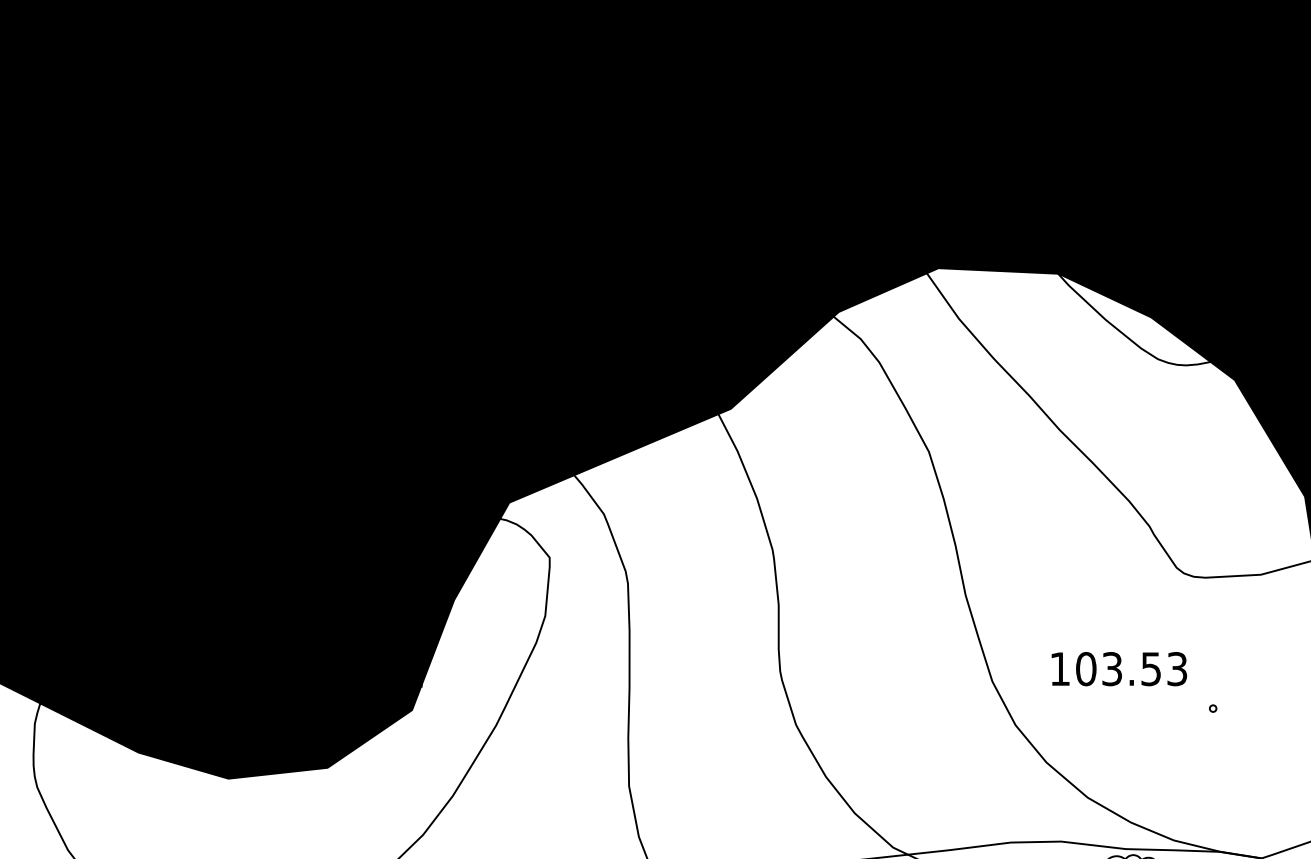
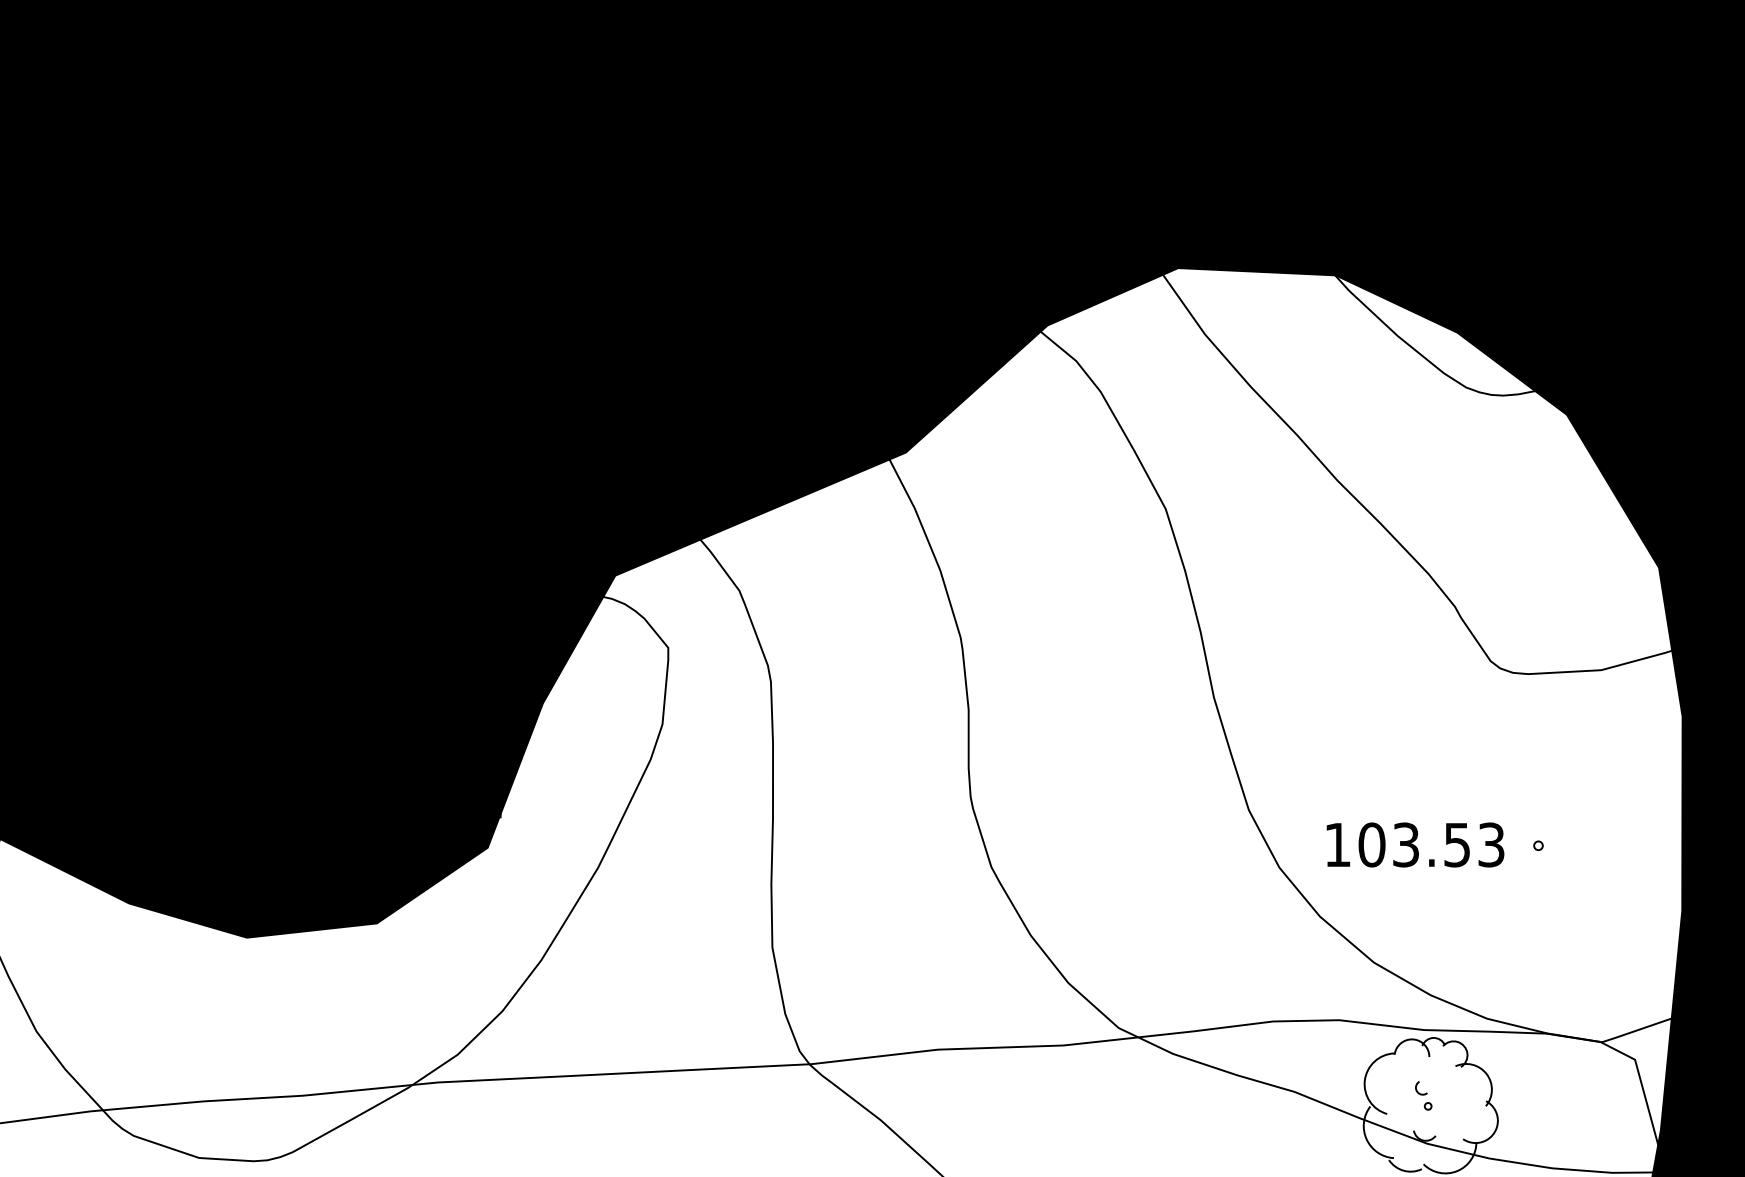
text: (1119, 668) -> (1415, 844), moved

